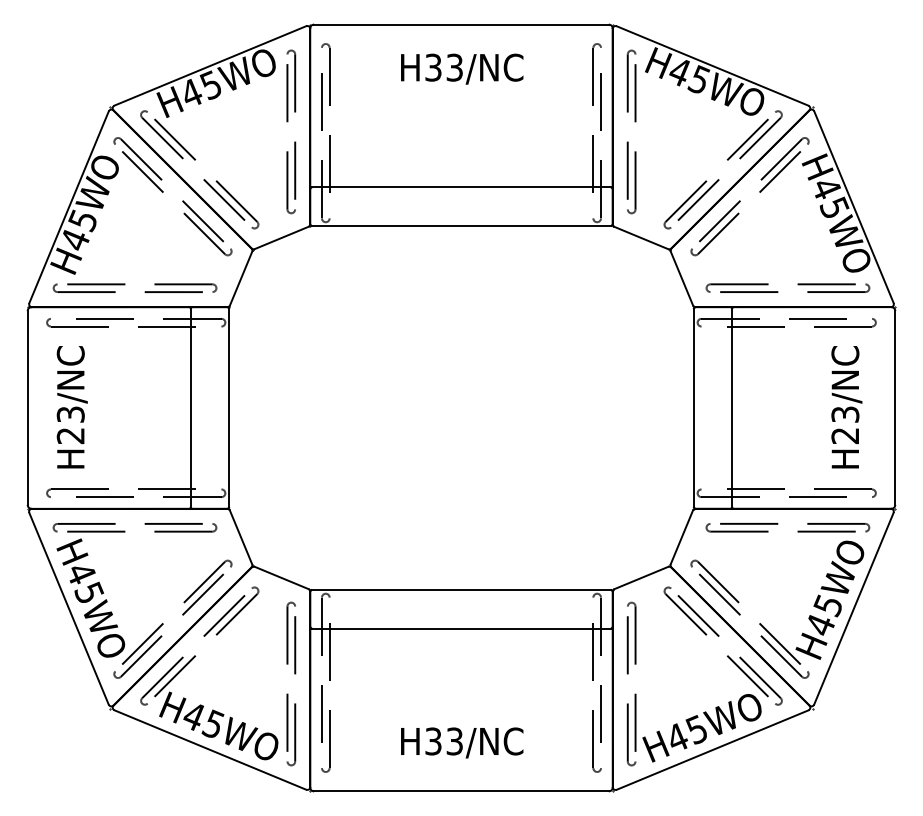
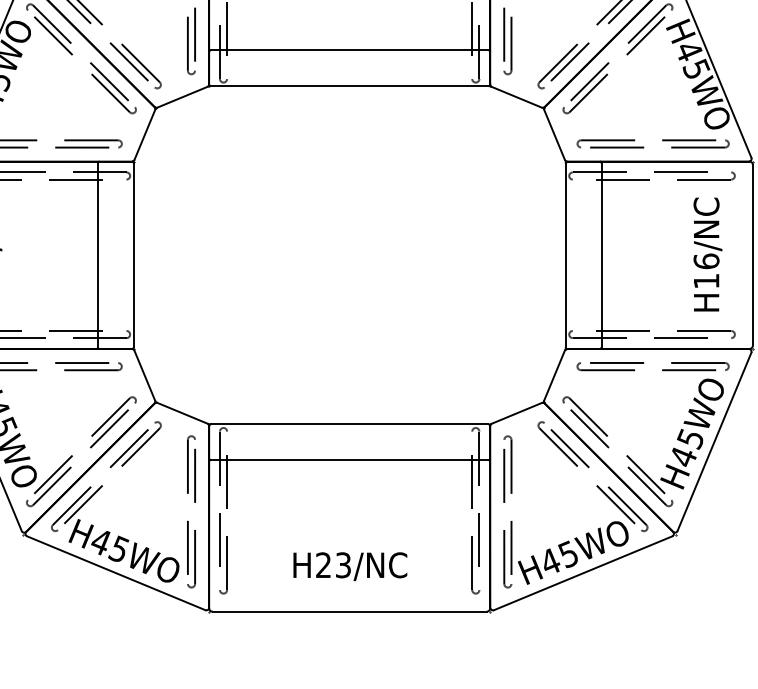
text: (845, 425) -> (706, 271), H23/NC -> H16/NC
text: (433, 741) -> (323, 565), H33/NC -> H23/NC

